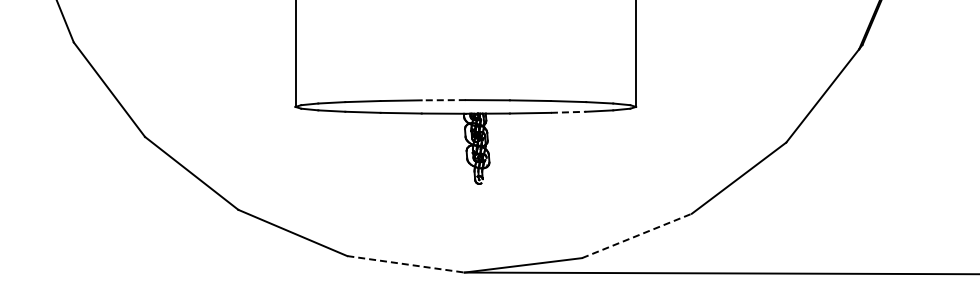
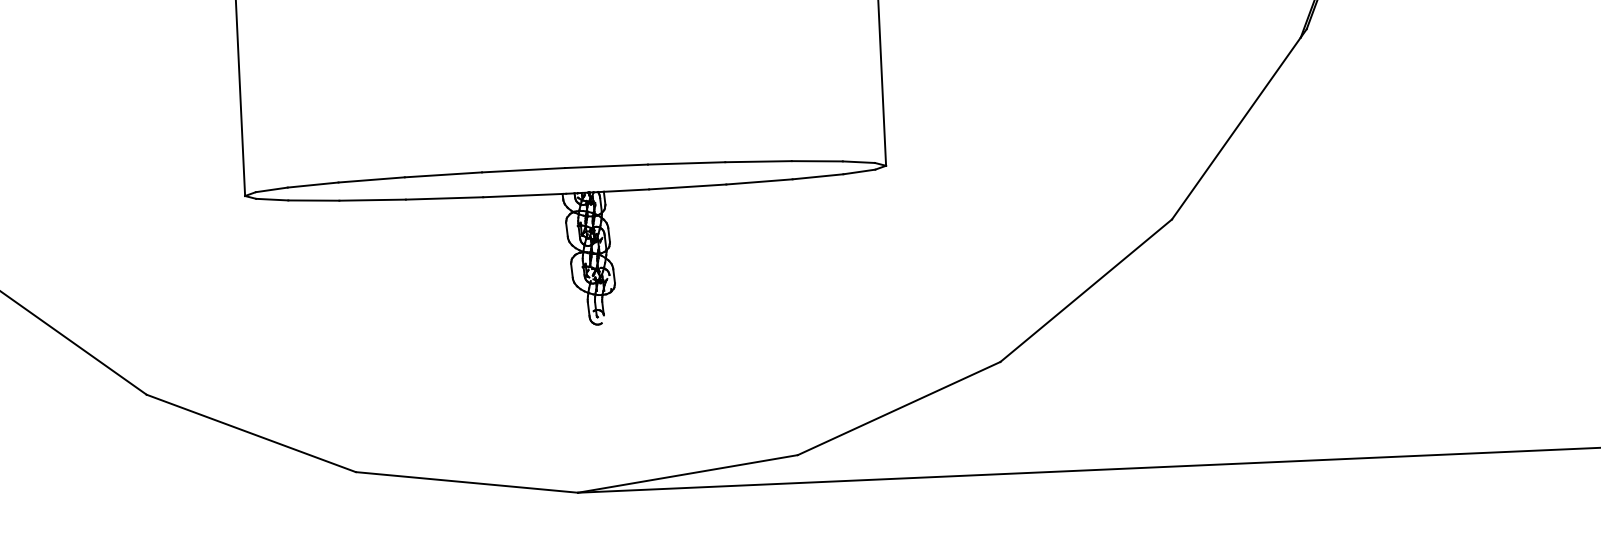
line: (443, 100) -> (523, 170), dashed -> solid
line: (568, 112) -> (759, 182), dashed -> solid
line: (637, 235) -> (900, 407), dashed -> solid
line: (406, 264) -> (467, 482), dashed -> solid

